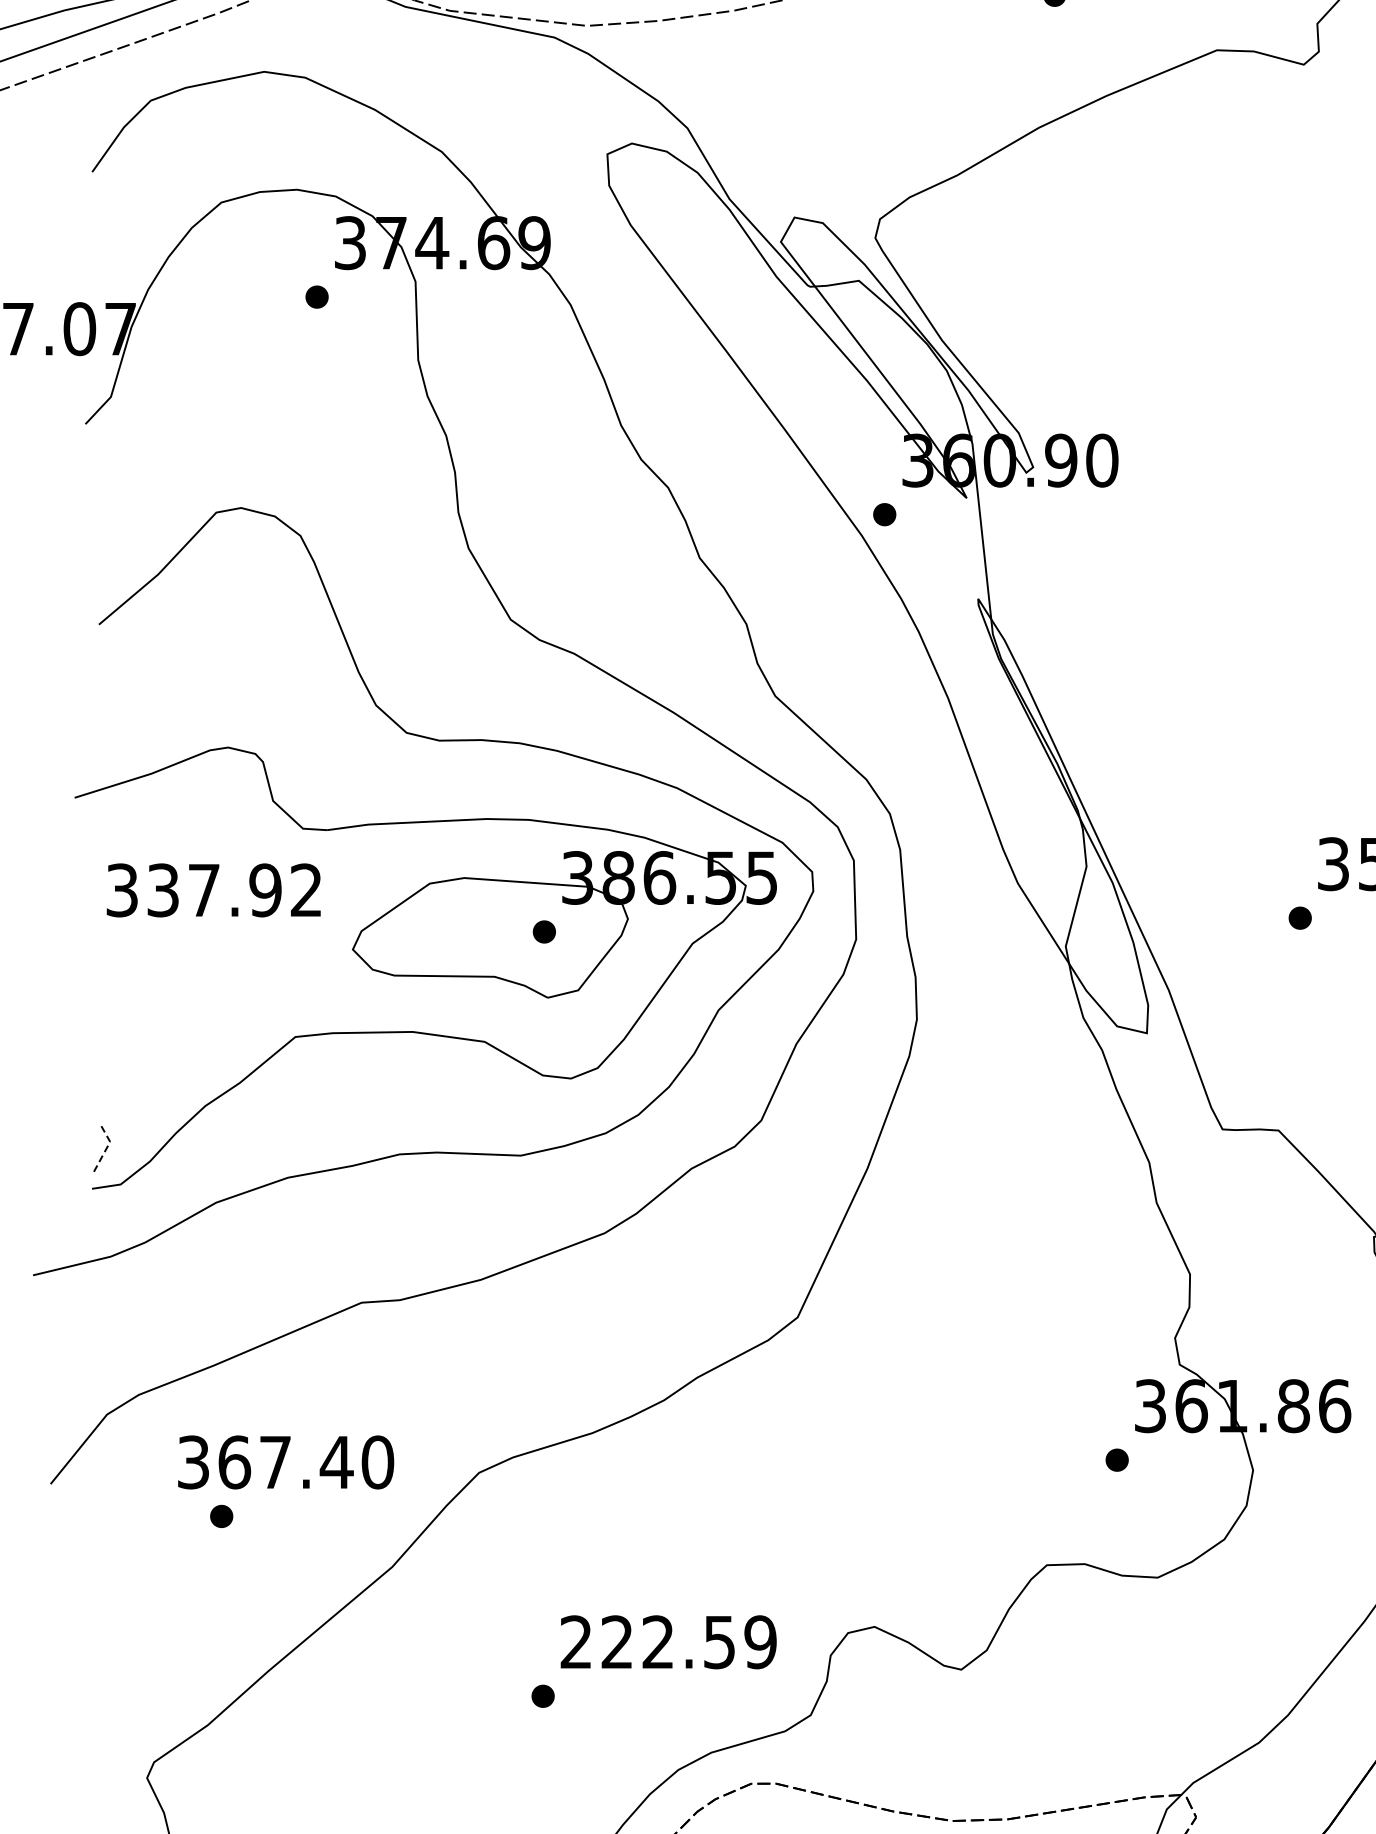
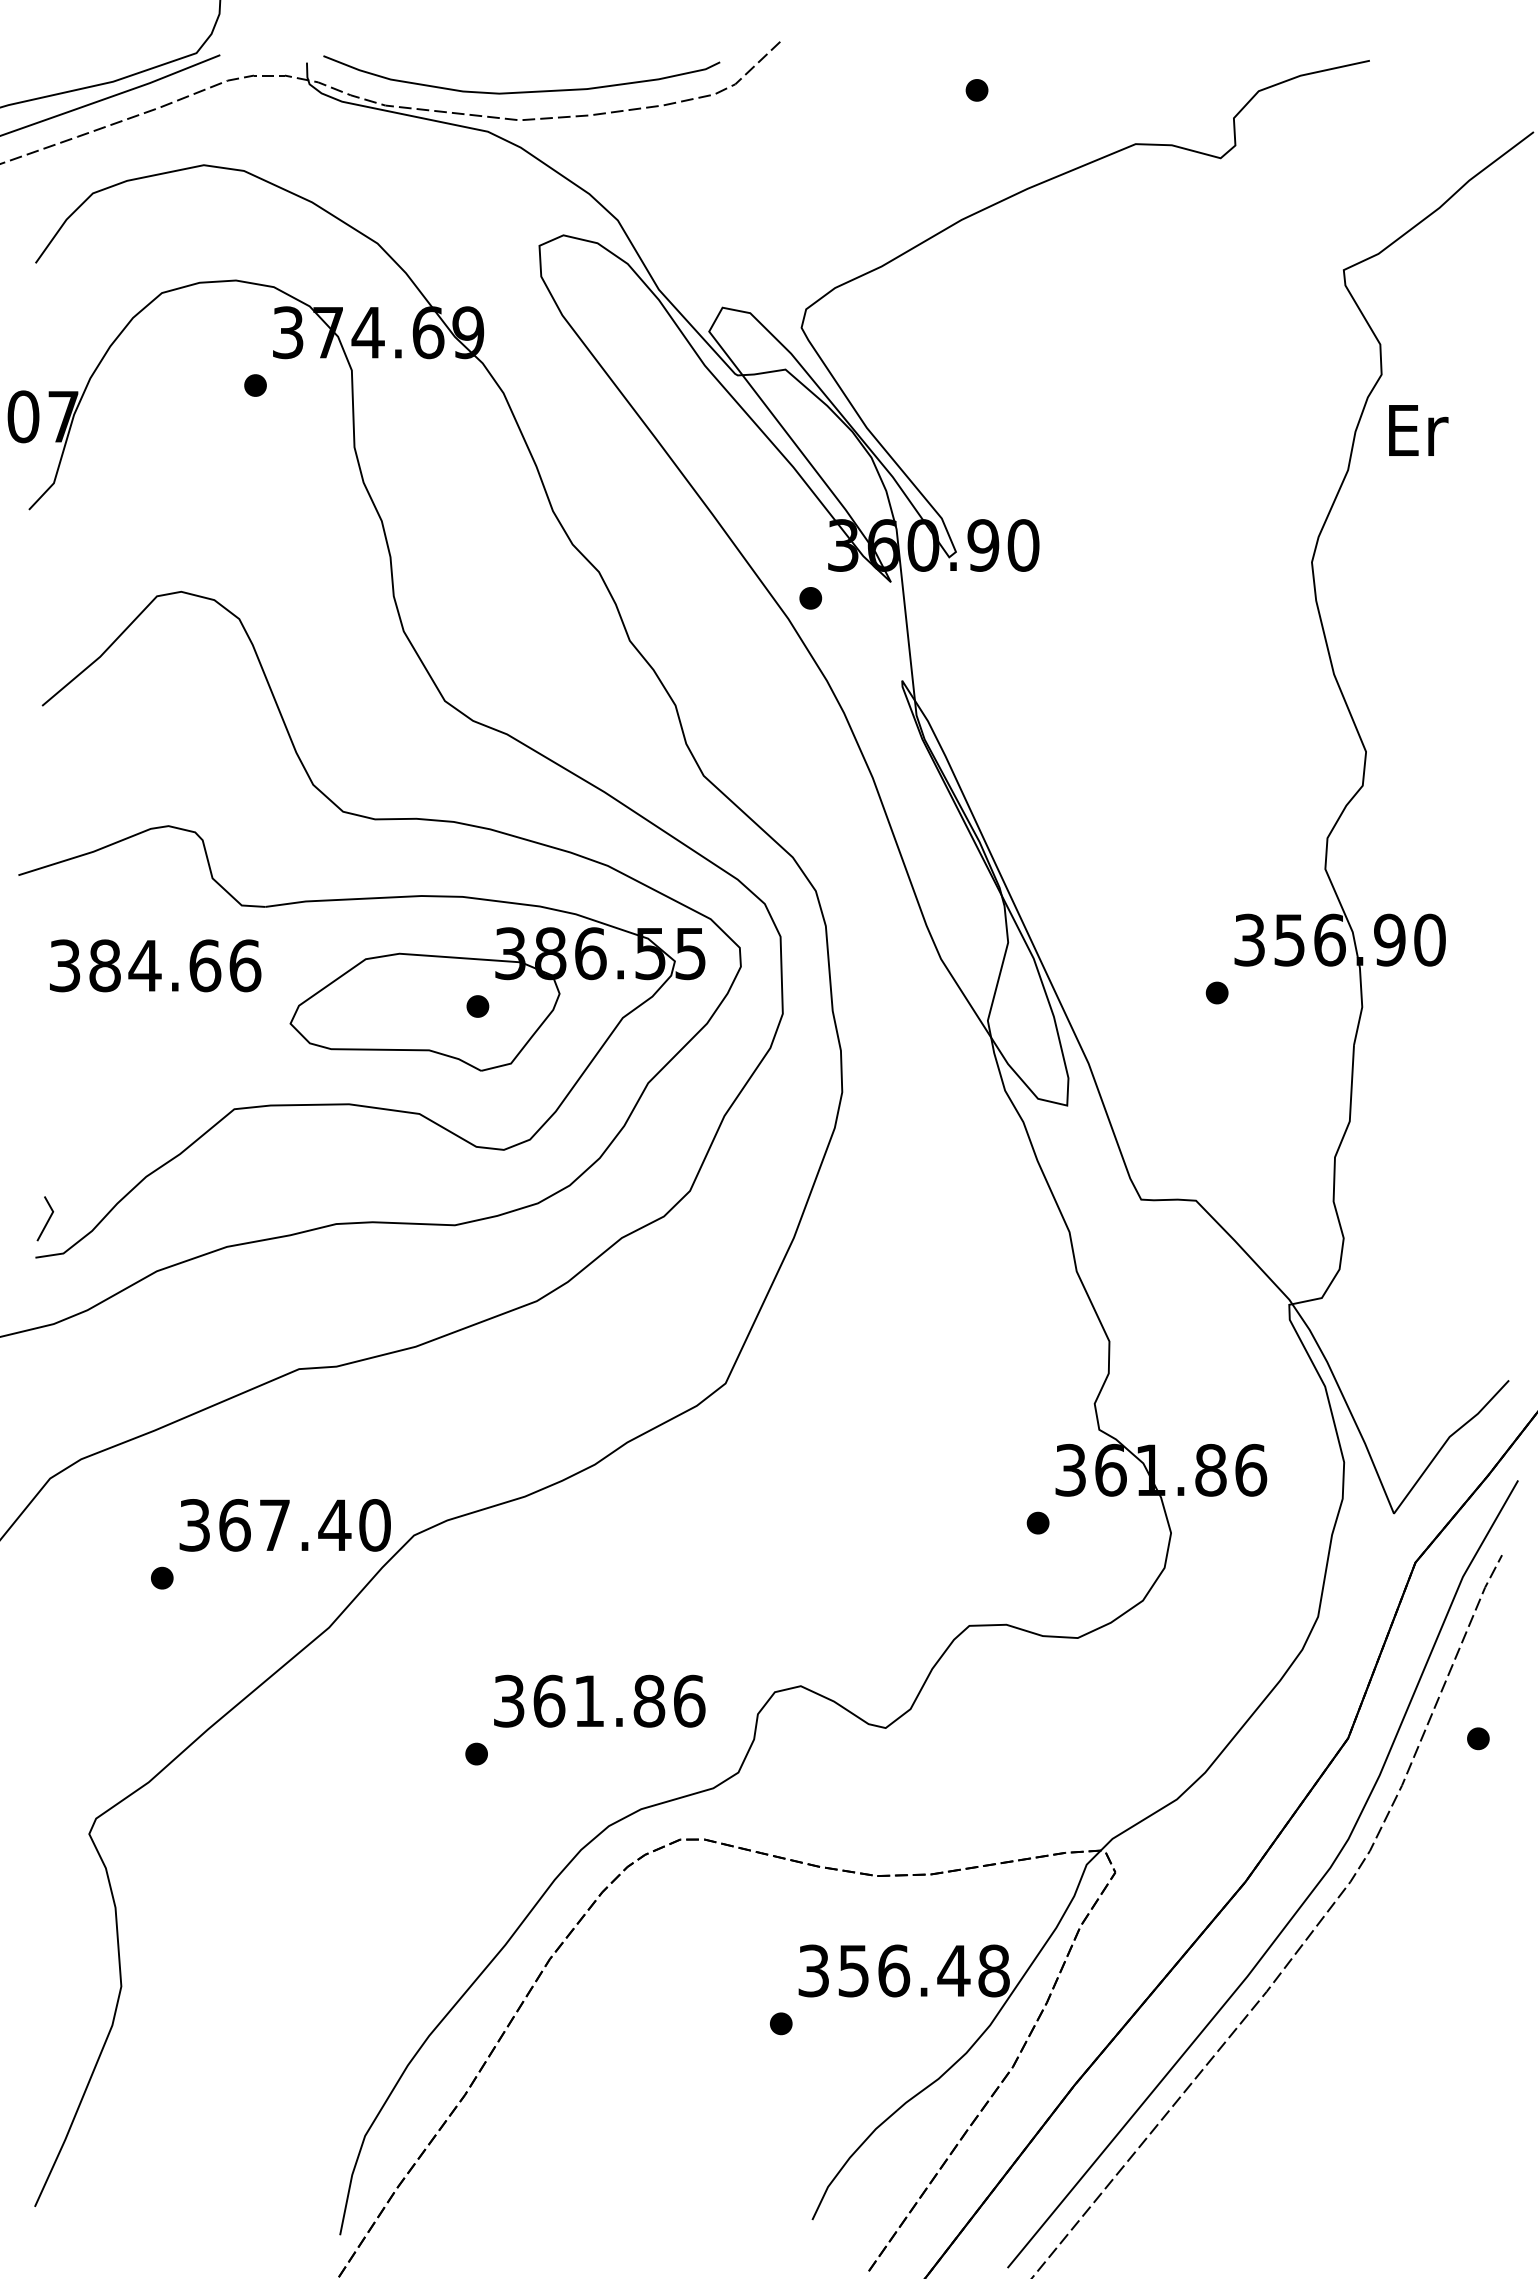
text: (235, 890) -> (175, 965), 337.92 -> 384.66
line: (106, 1147) -> (49, 1217), dashed -> solid
text: (285, 1462) -> (284, 1525), moved
text: (668, 1641) -> (599, 1700), 222.59 -> 361.86

